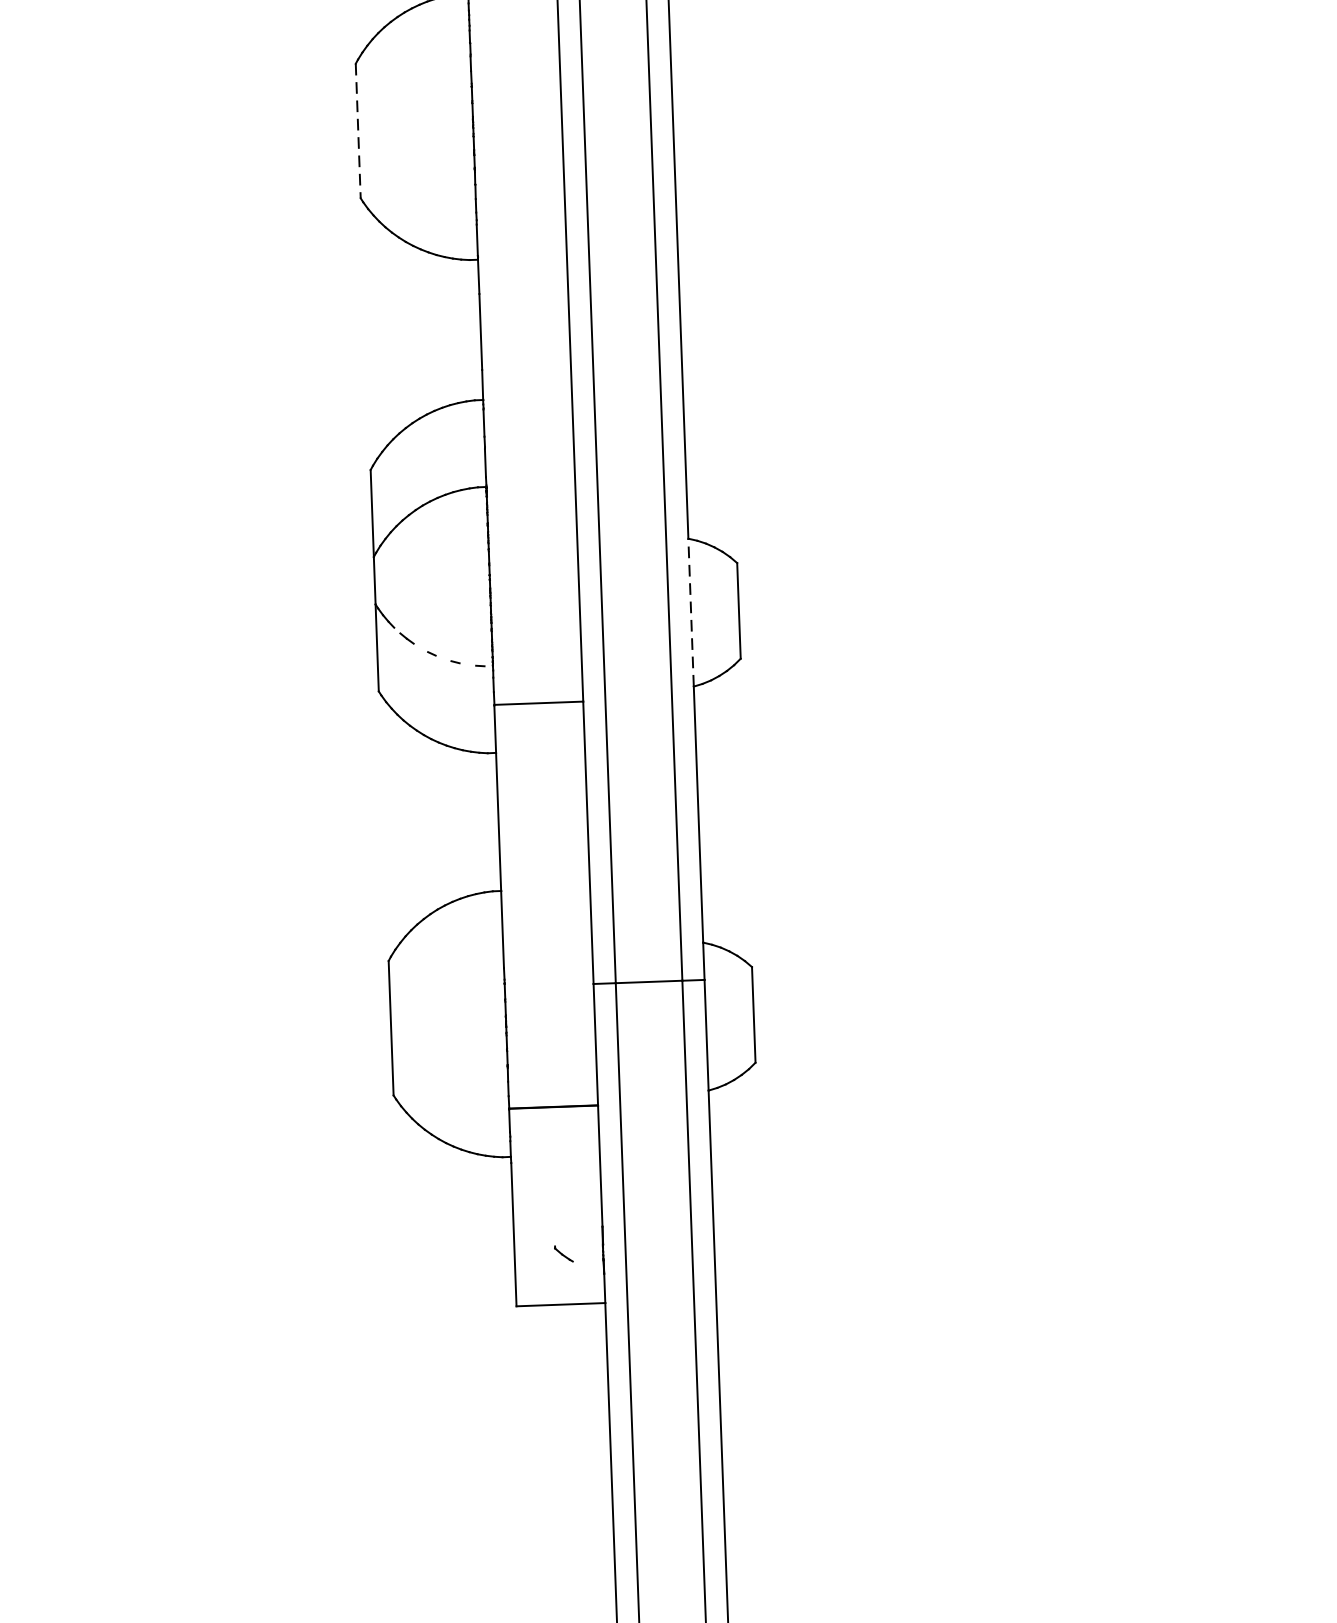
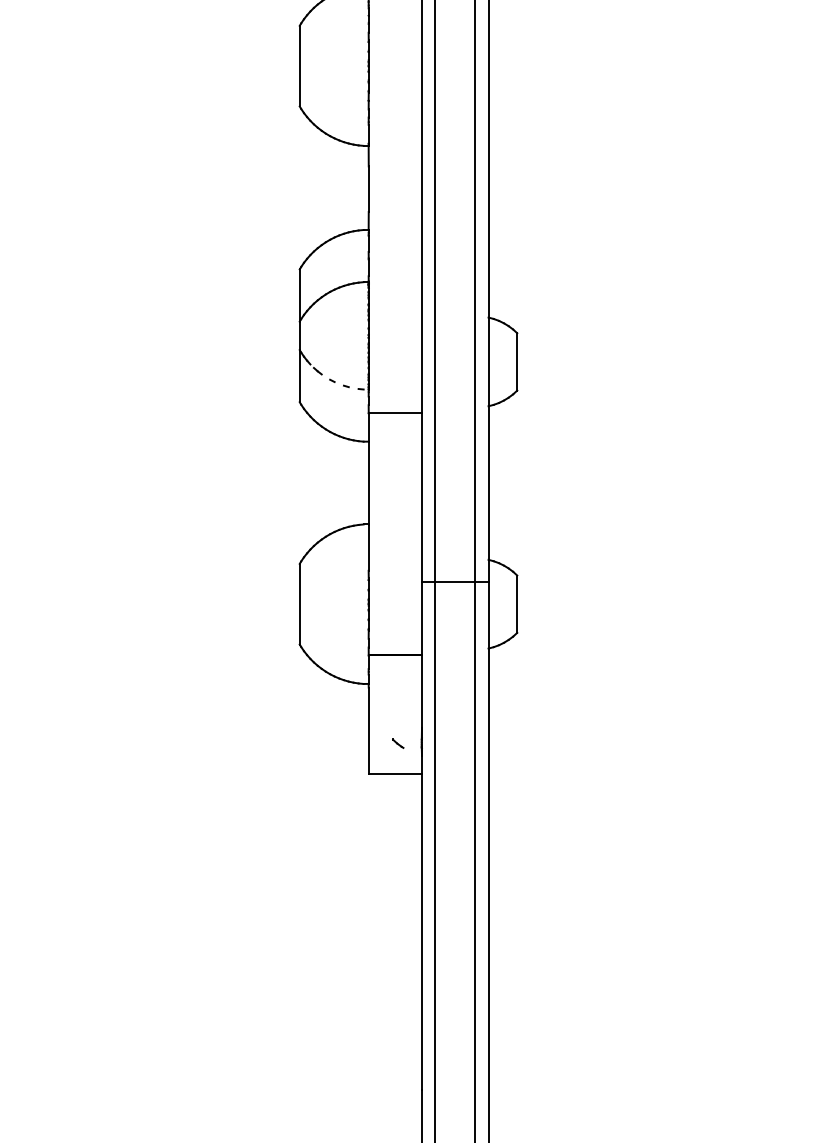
line: (357, 131) -> (299, 66), dashed -> solid
line: (691, 611) -> (488, 361), dashed -> solid

